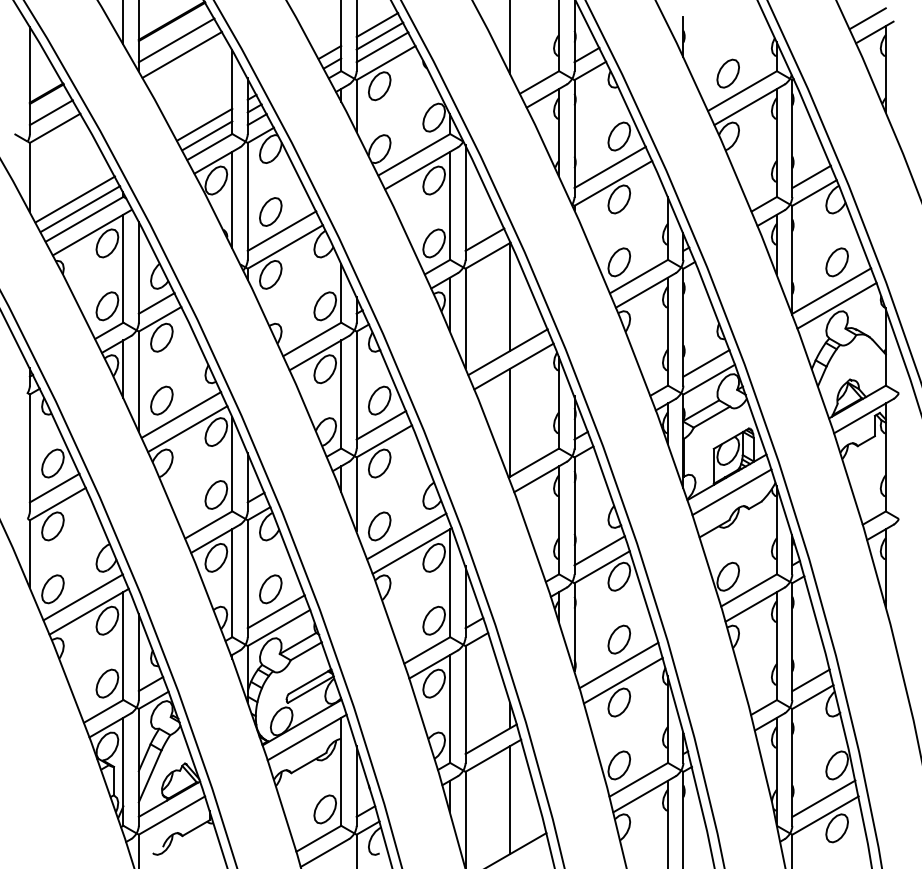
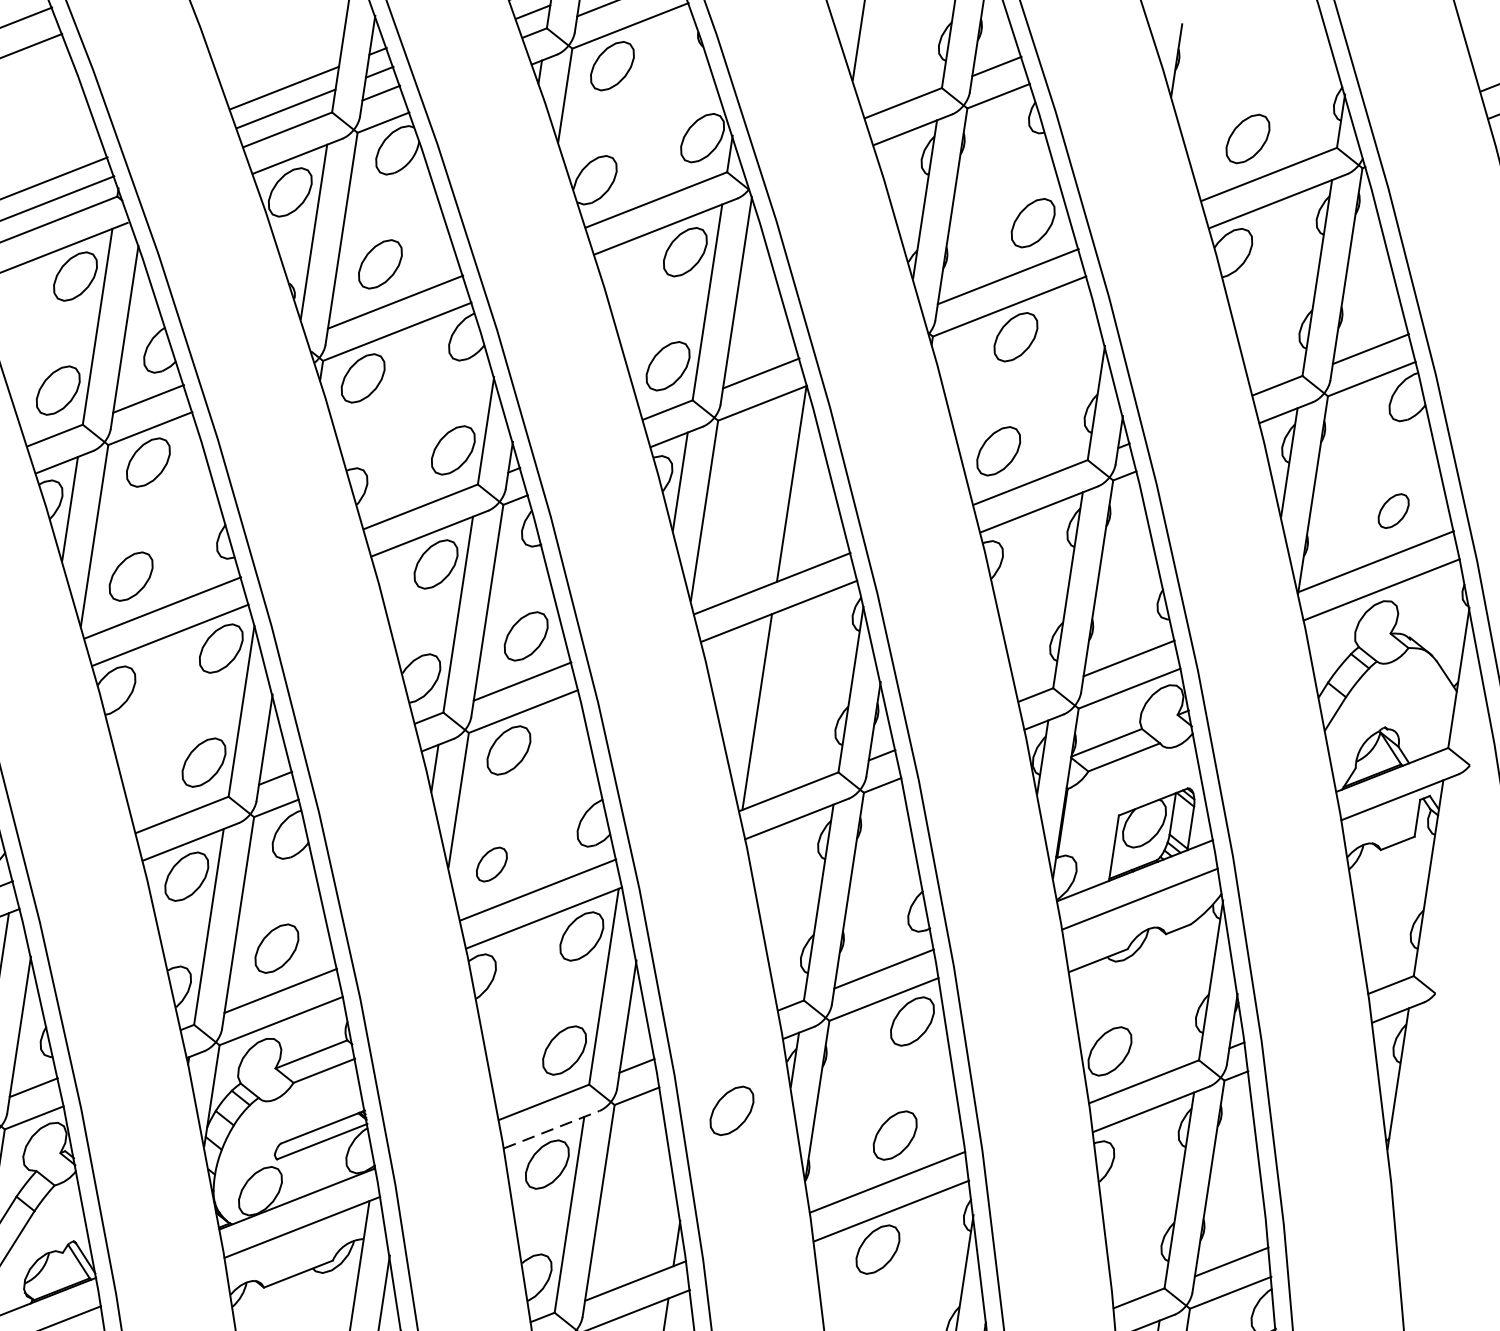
part: (836, 262) -> (1392, 511), size x0.7
part: (379, 526) -> (491, 864), size x0.7
part: (529, 639) -> (732, 1110), added
line: (434, 664) -> (553, 1129), solid -> dashed

